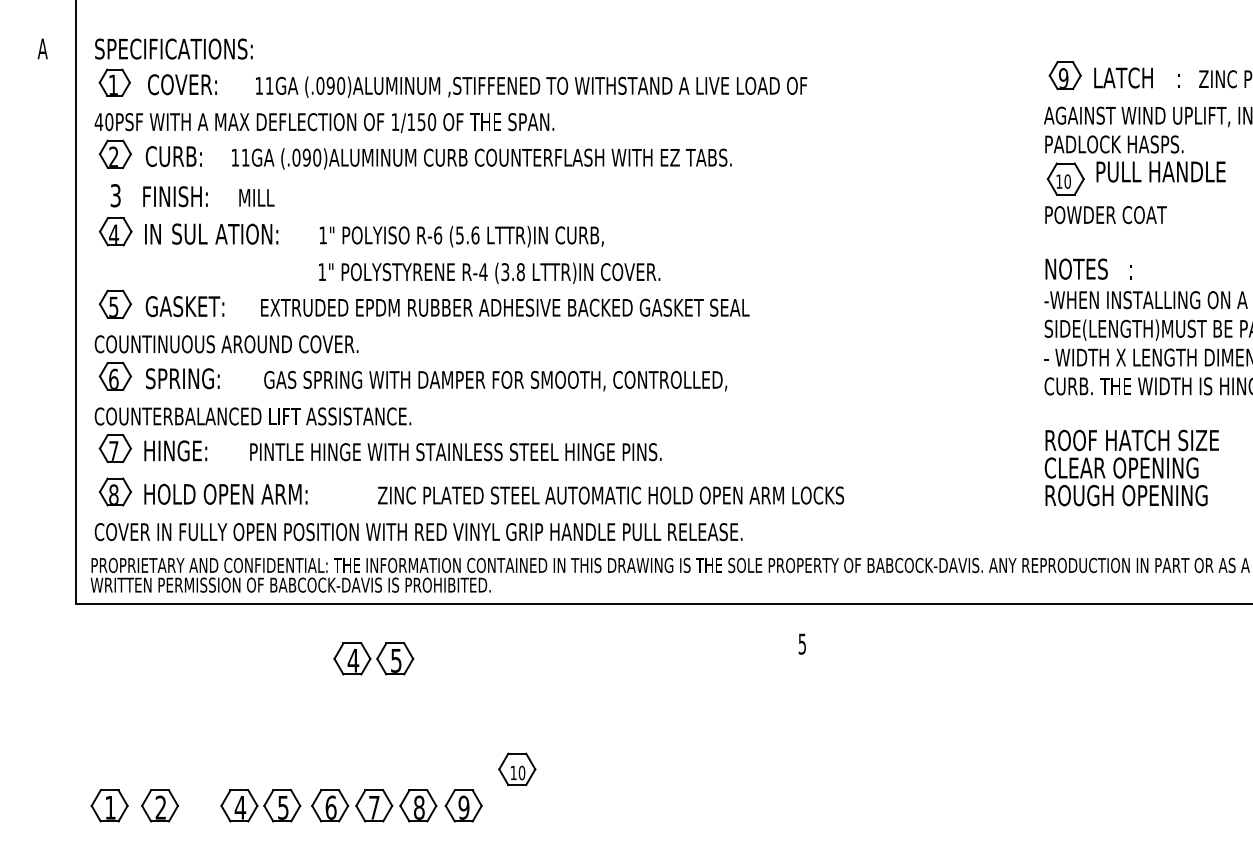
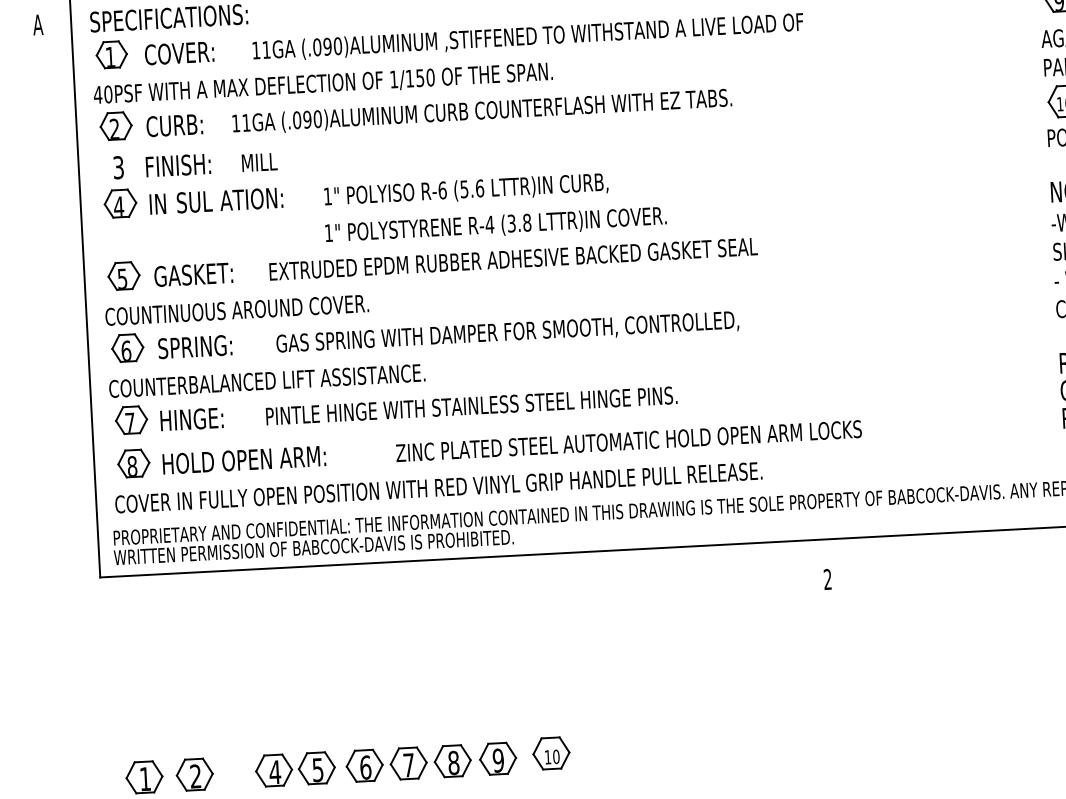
text: (801, 643) -> (826, 578), 5 -> 2
part: (373, 658) -> (400, 616), removed
part: (517, 768) -> (551, 752), moved

